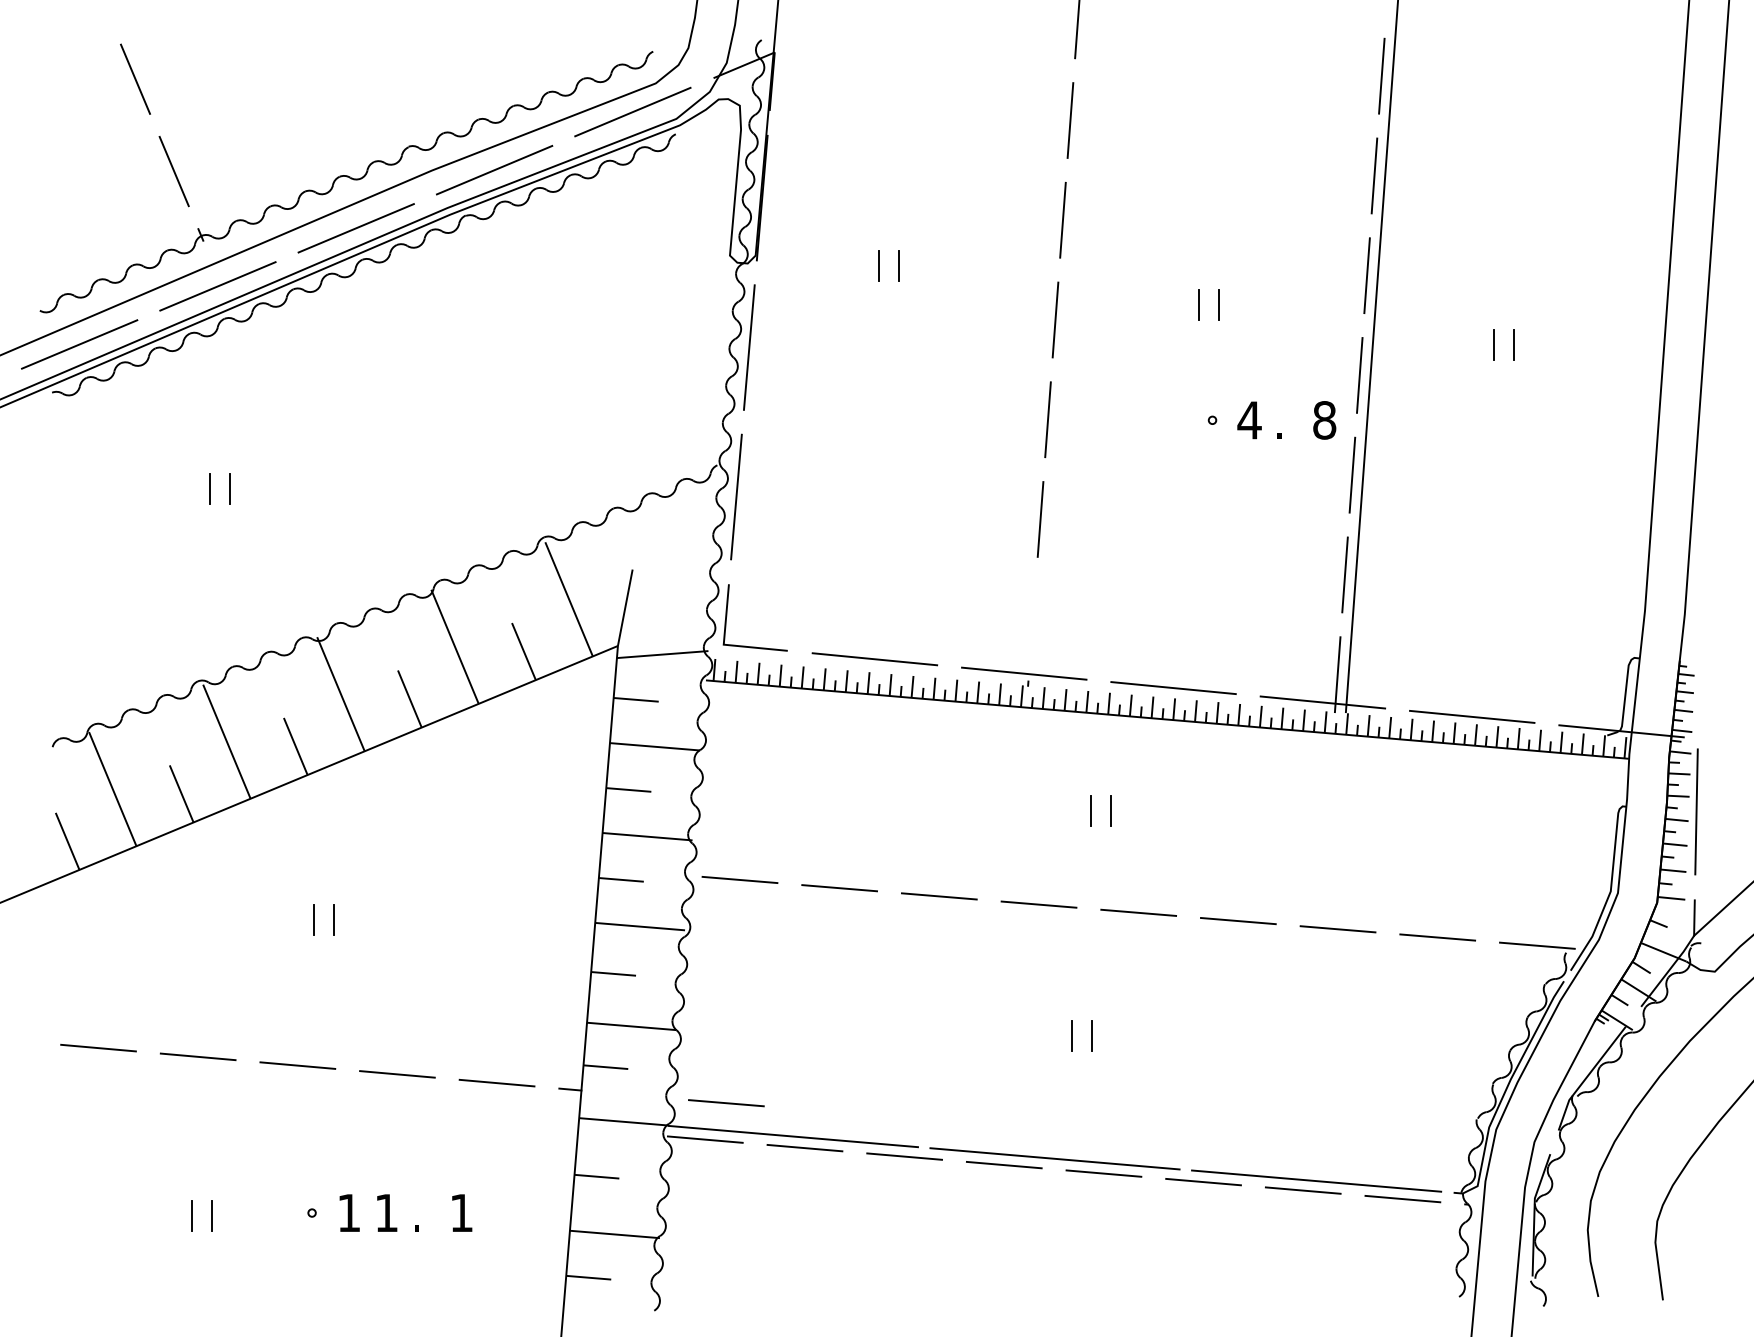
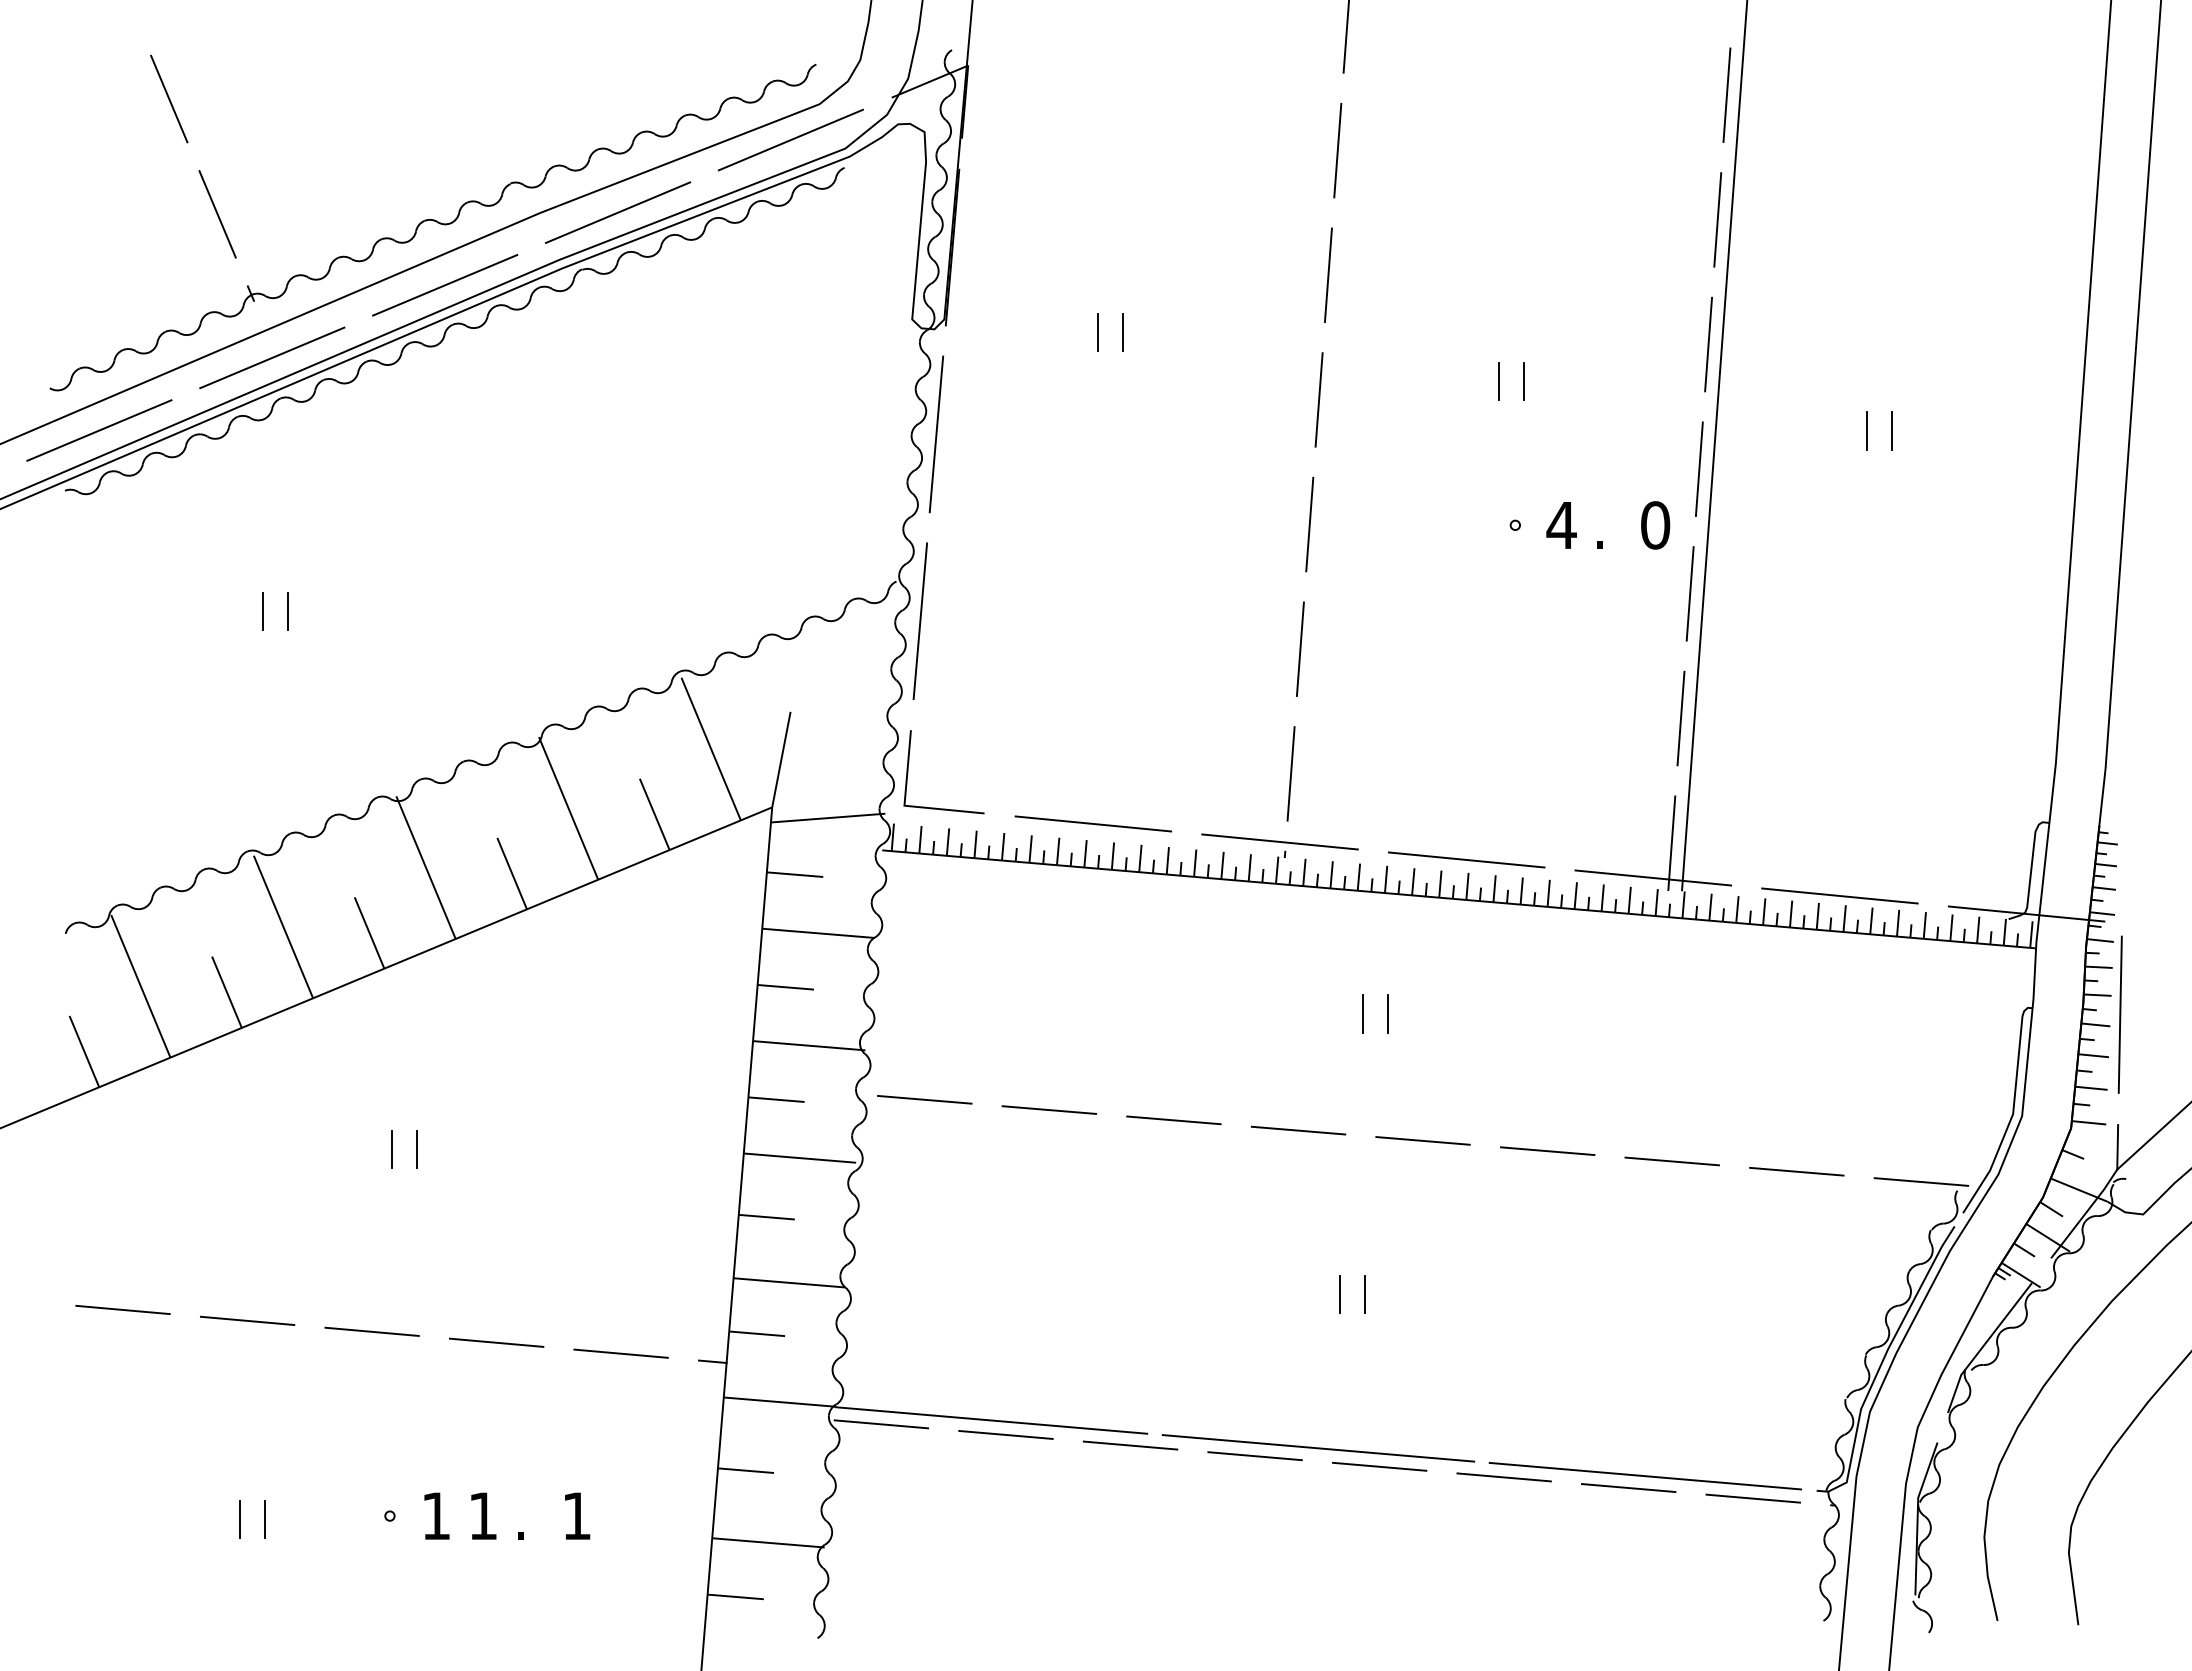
text: (1324, 420) -> (1655, 525), 8 -> 0
line: (1032, 618) -> (1290, 773), added
line: (726, 1102) -> (907, 1378), removed

